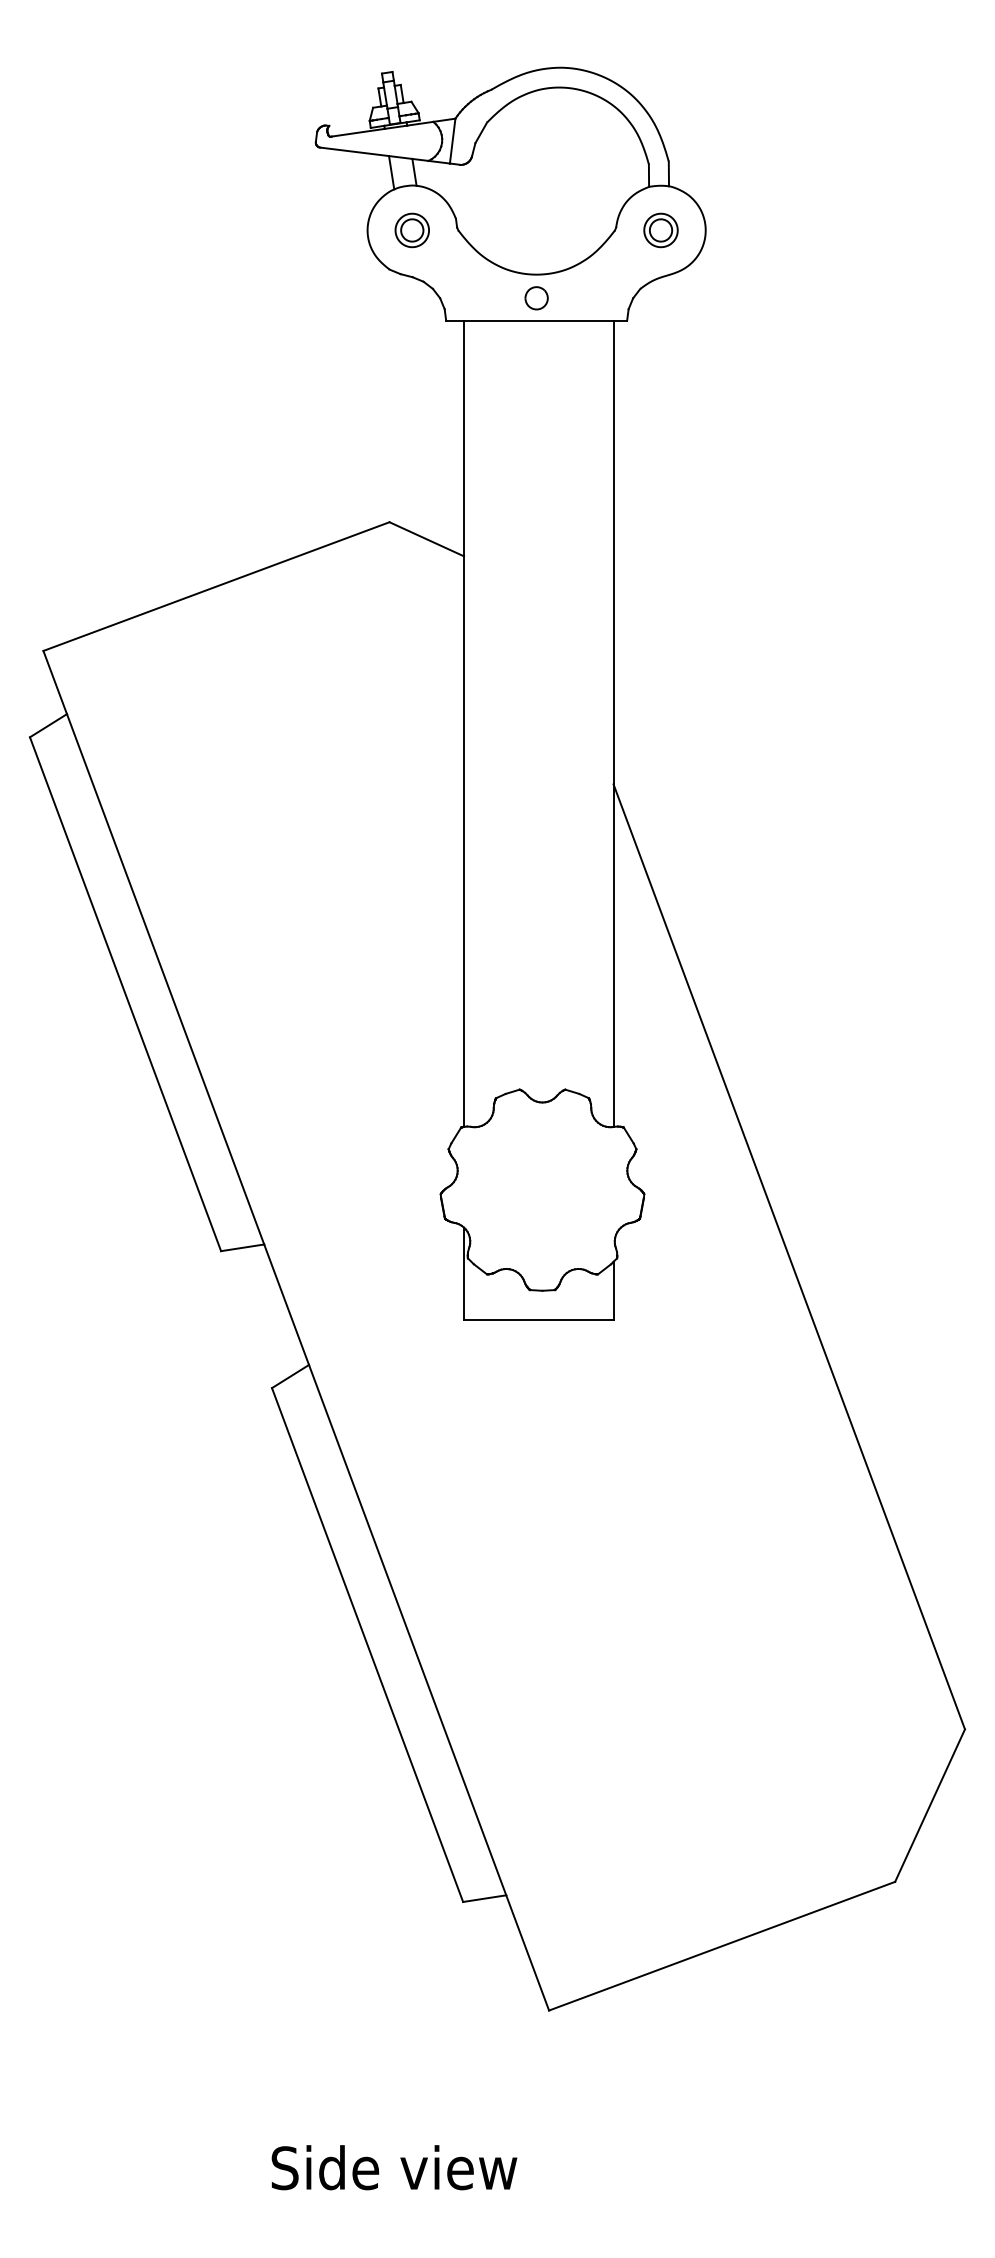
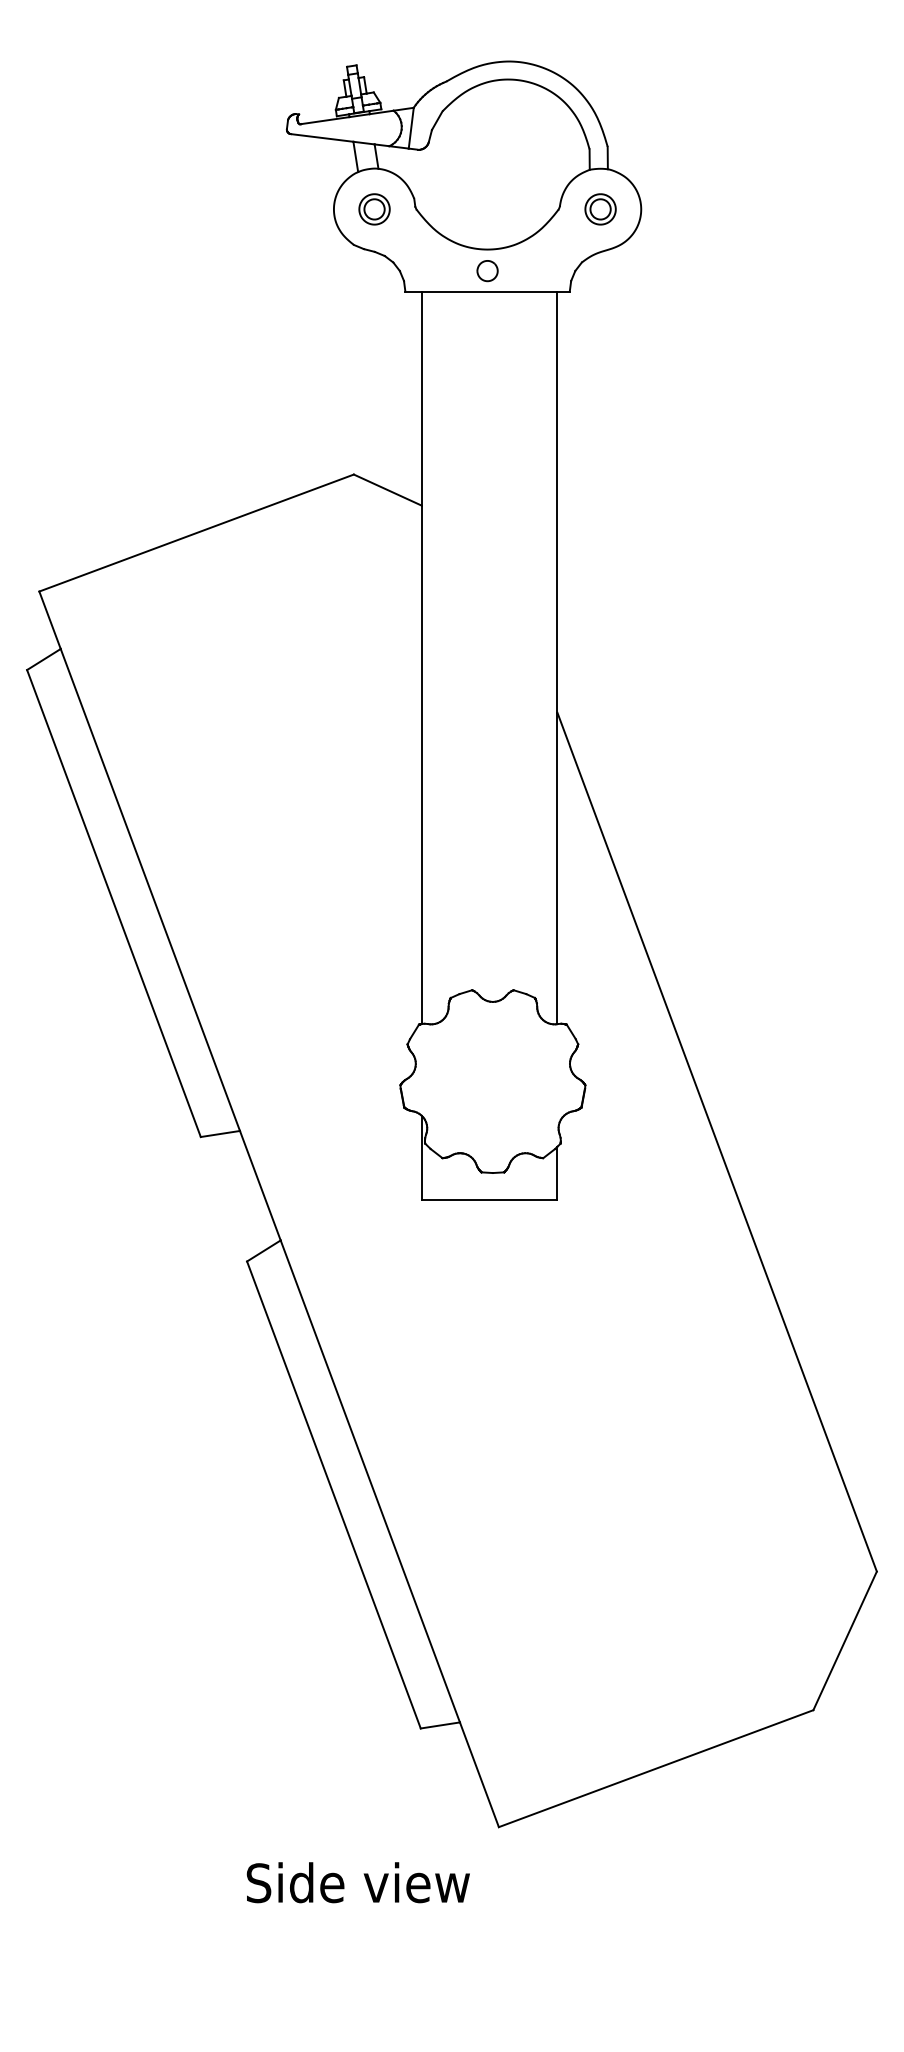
text: (394, 2167) -> (358, 1882), moved

